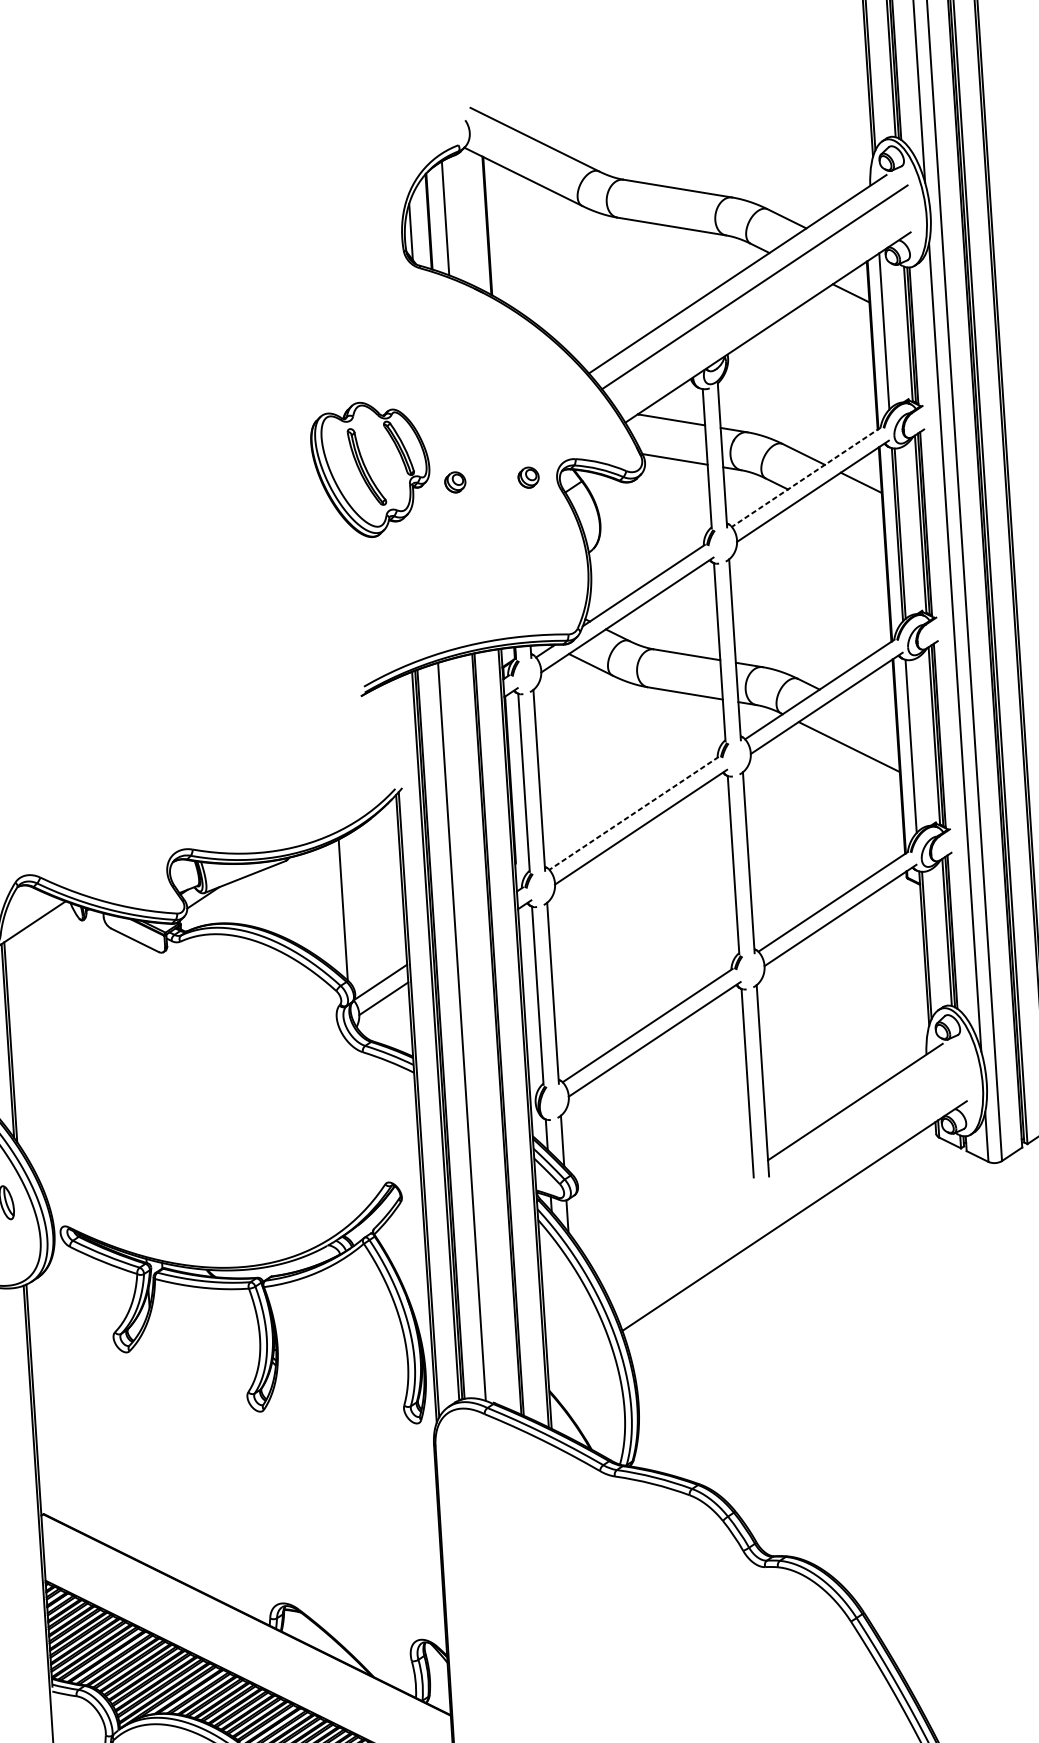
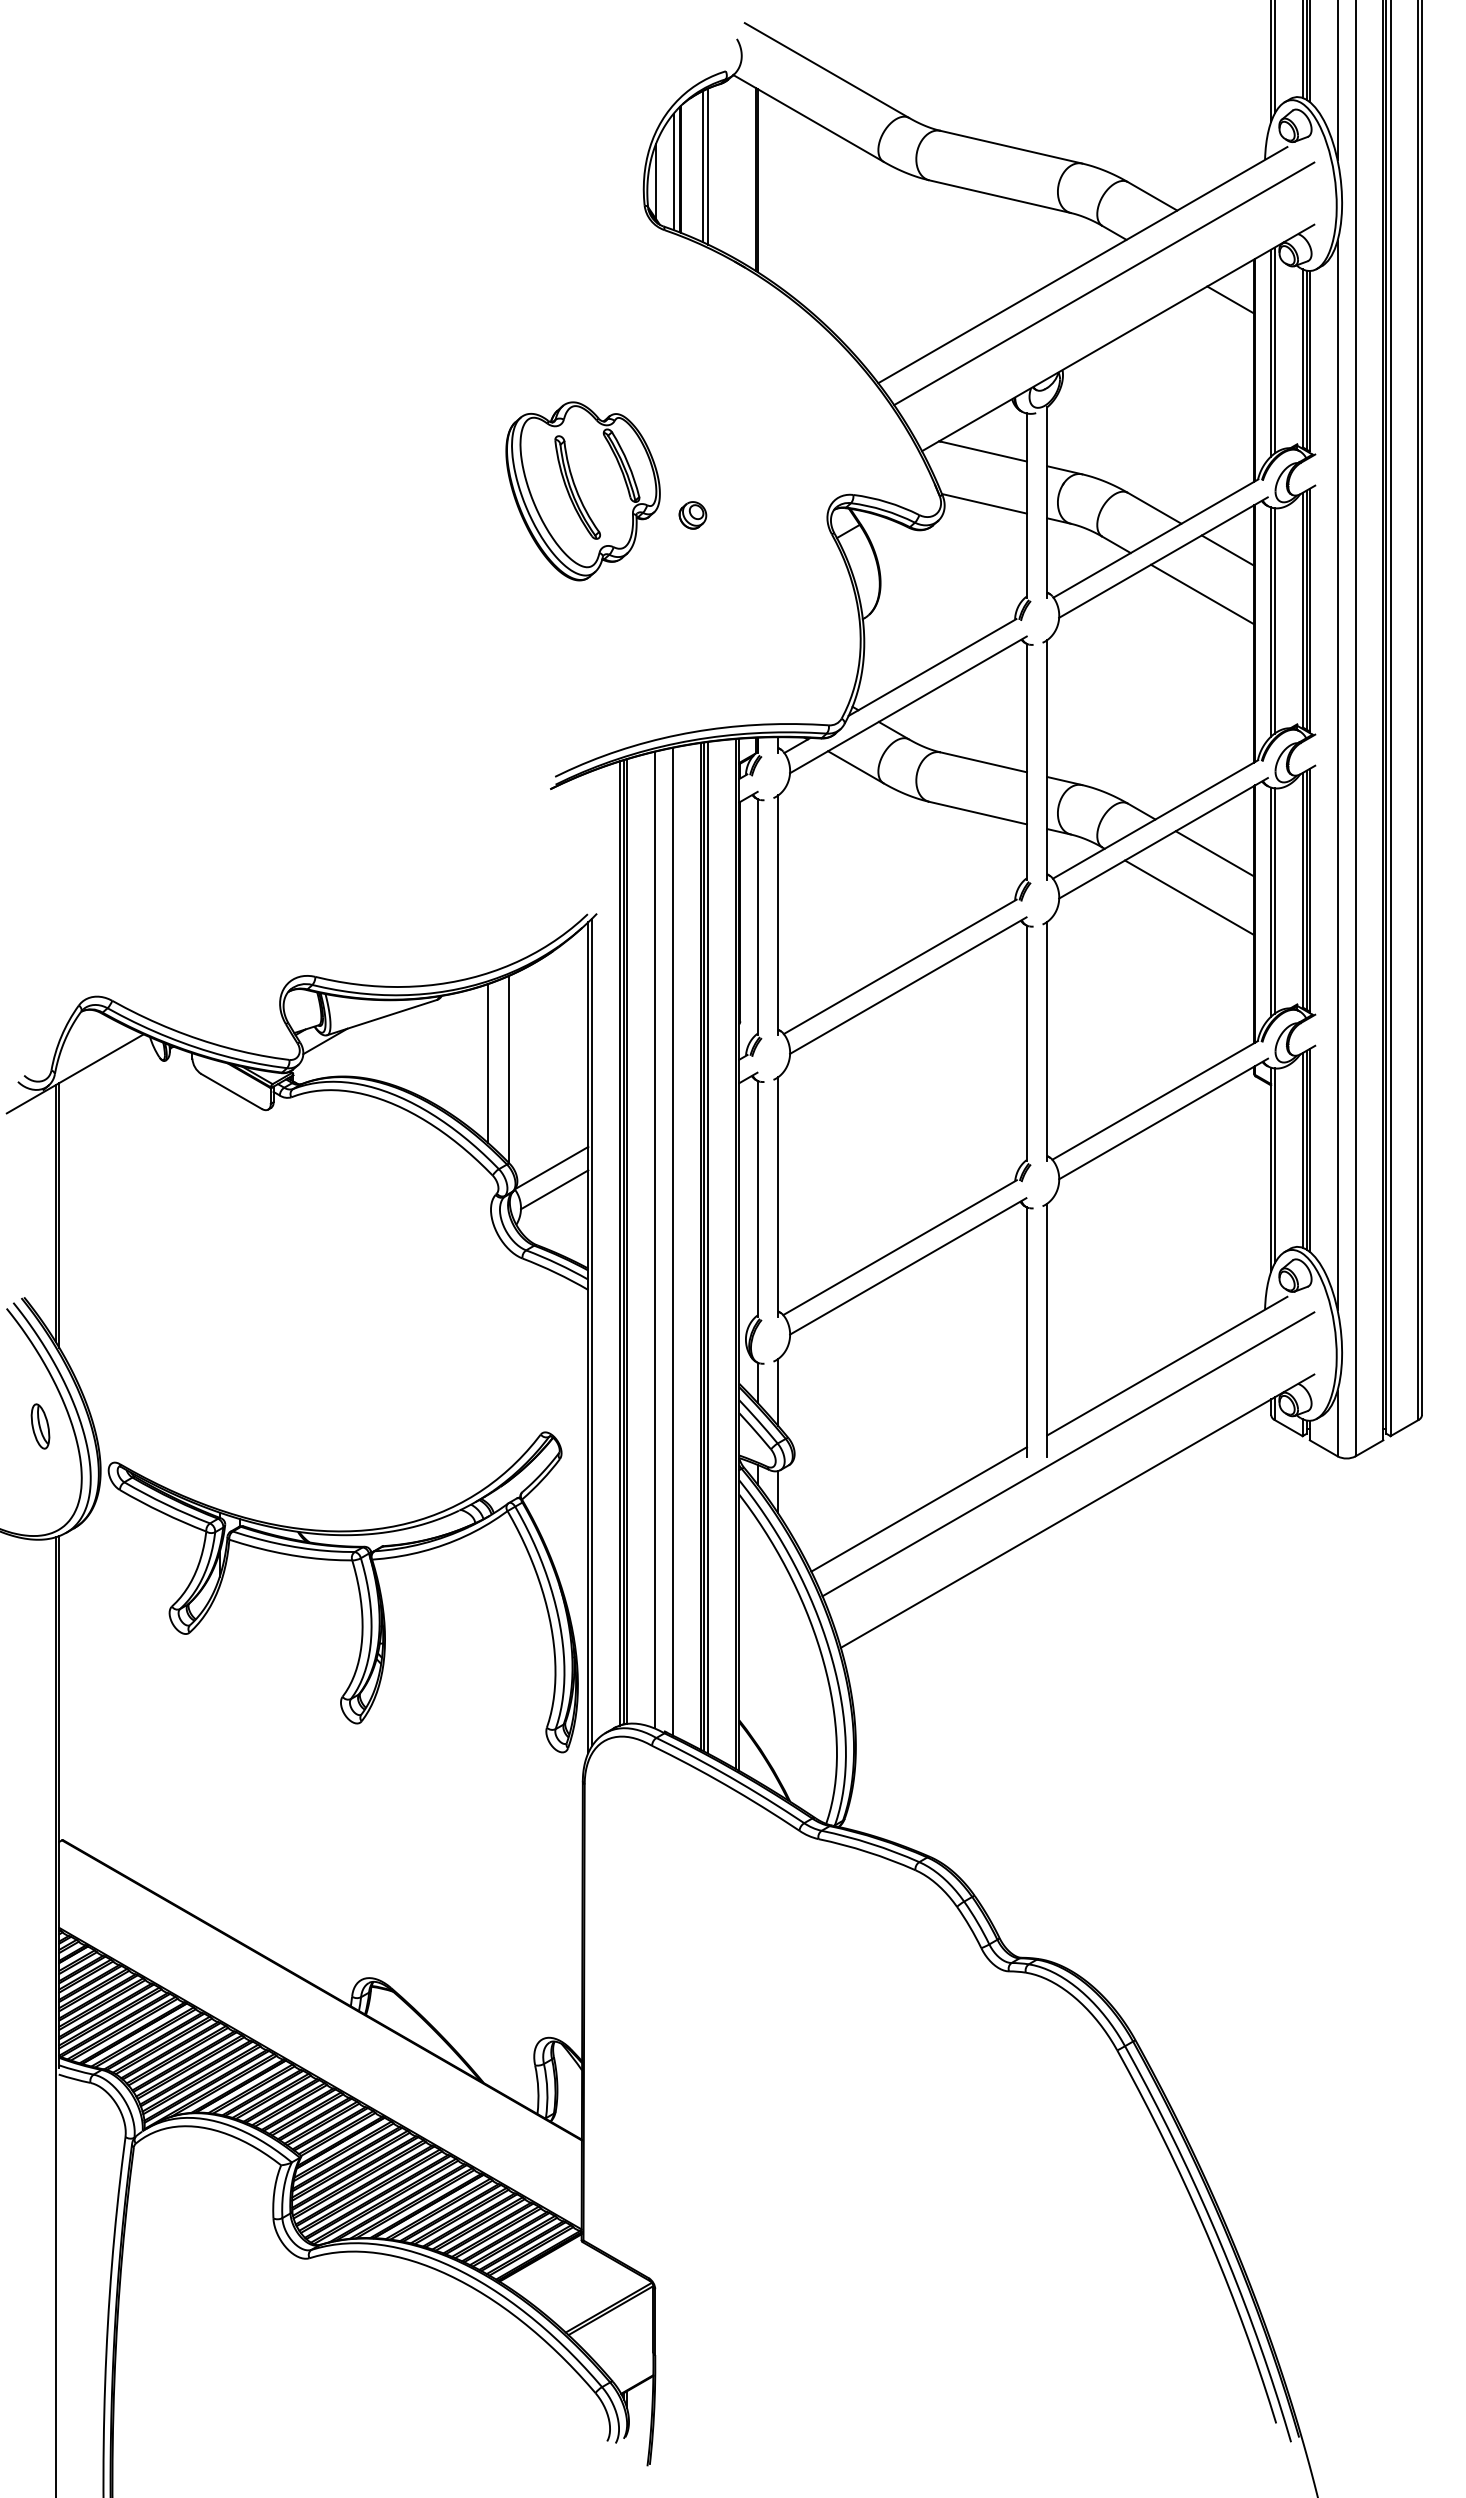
line: (449, 218) -> (707, 166), added
line: (423, 223) -> (673, 171), added
line: (886, 329) -> (1274, 350), added
part: (528, 477) -> (789, 515), removed
line: (806, 477) -> (1155, 538), dashed -> solid
line: (844, 517) -> (1202, 594), added
line: (865, 712) -> (1214, 853), added
line: (913, 744) -> (1274, 900), added
line: (633, 813) -> (899, 967), dashed -> solid
line: (327, 906) -> (488, 1063), added
line: (475, 1032) -> (672, 1241), added
line: (502, 1034) -> (707, 1247), added
line: (785, 1173) -> (1068, 1454), added
line: (674, 1222) -> (918, 1509), added

